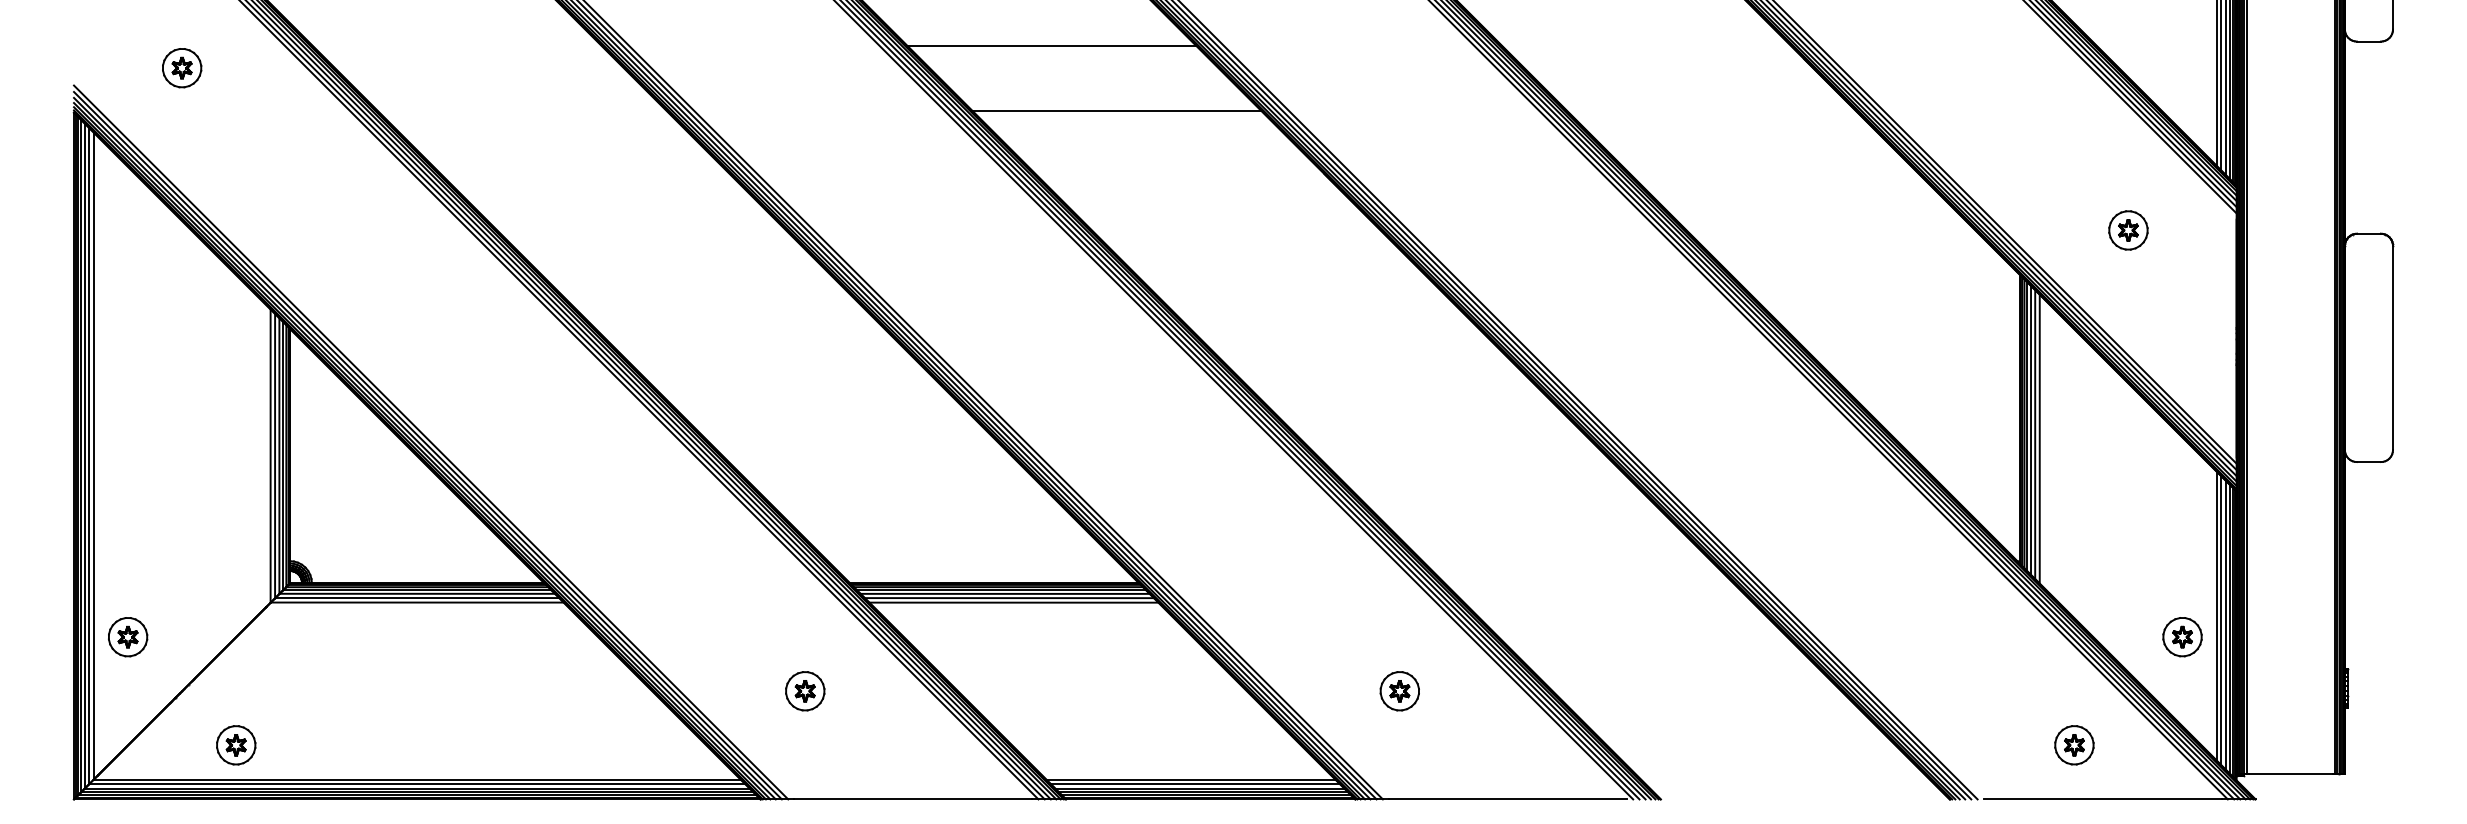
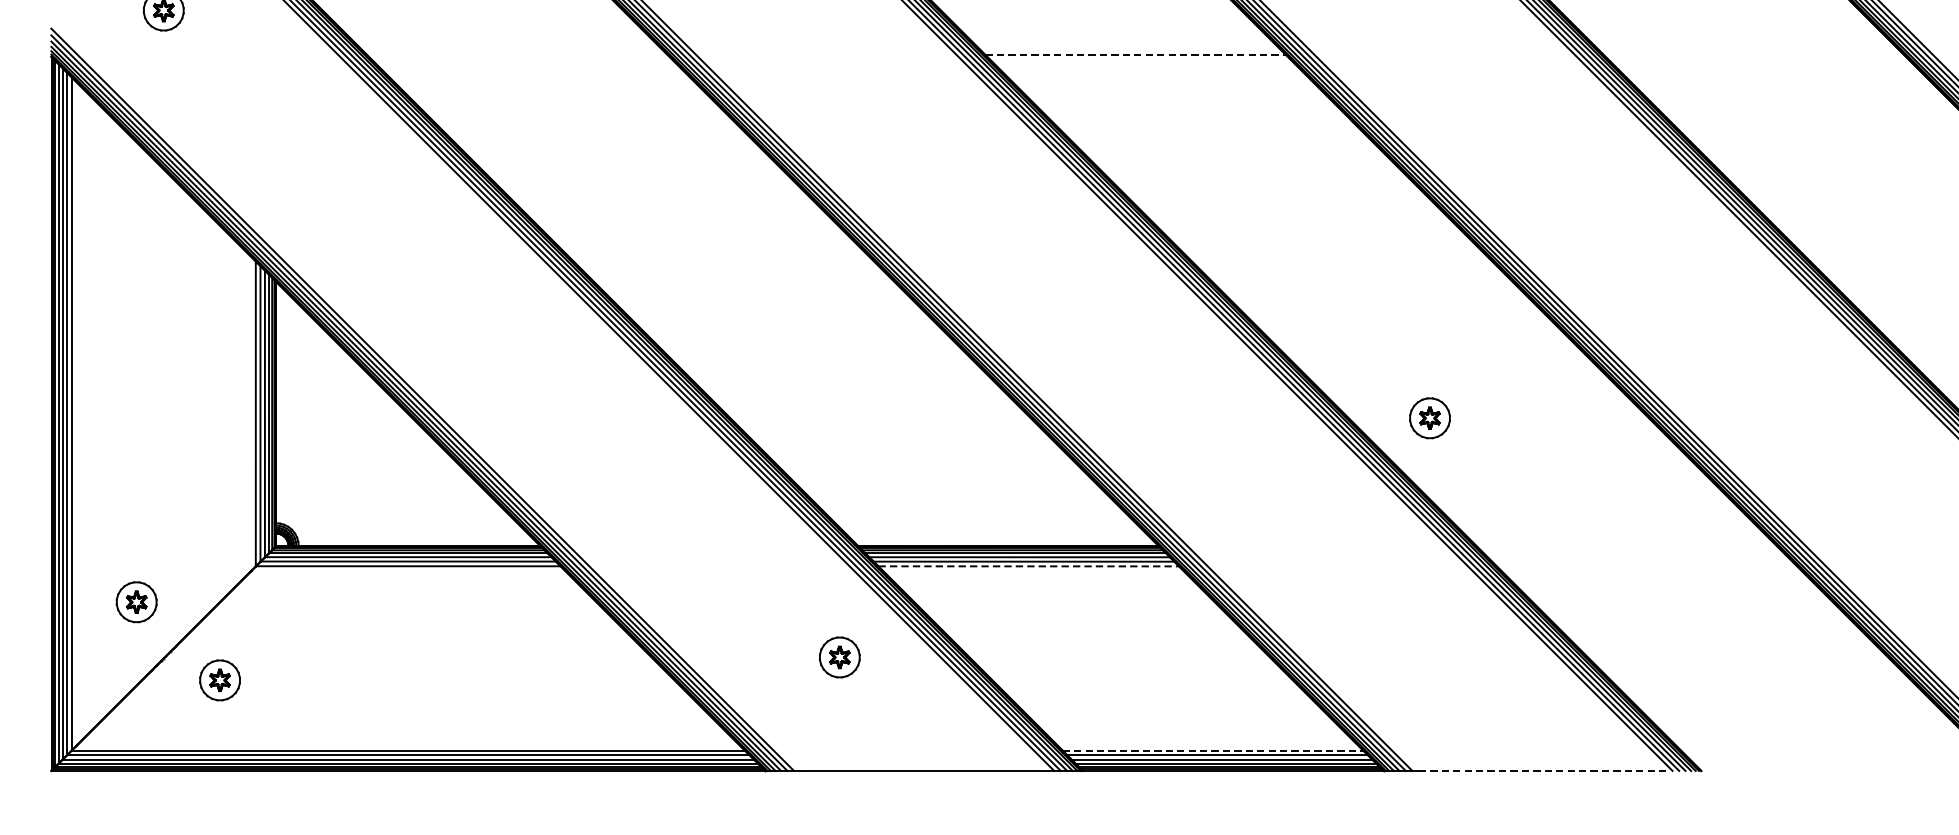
line: (1117, 110) -> (1136, 54), solid -> dashed
line: (1014, 602) -> (1029, 566), solid -> dashed
part: (128, 637) -> (137, 602), moved
part: (805, 691) -> (840, 657), moved
part: (1399, 691) -> (1429, 418), moved
part: (236, 745) -> (220, 680), moved
line: (1191, 779) -> (1213, 750), solid -> dashed
line: (1508, 799) -> (1542, 771), solid -> dashed

